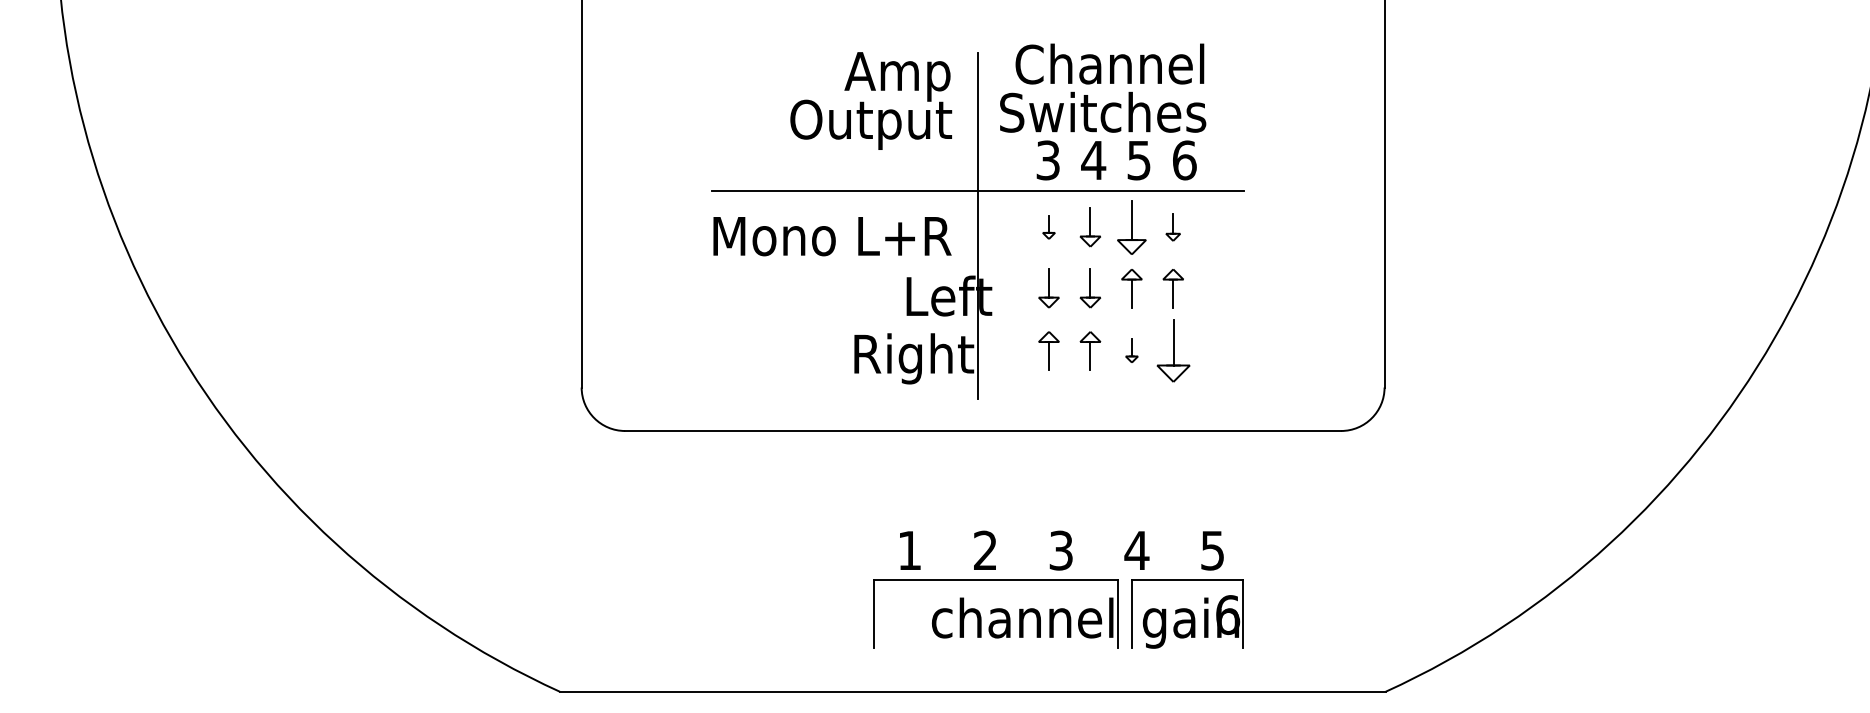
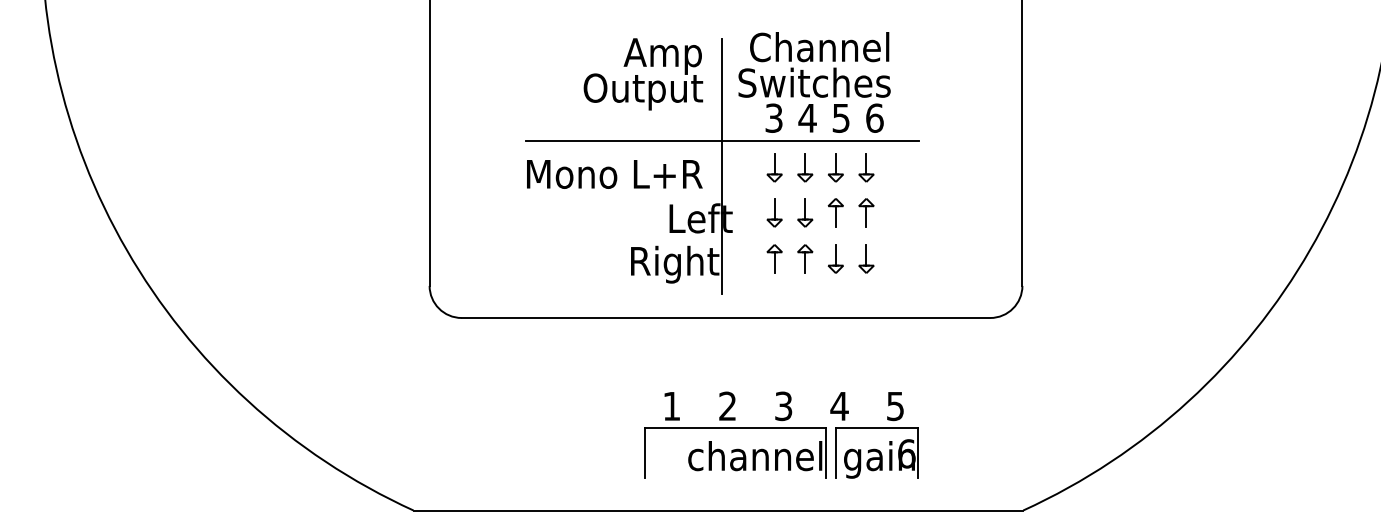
part: (1048, 227) -> (774, 167), size x1.67
part: (1131, 227) -> (835, 167), size x0.71
part: (1172, 227) -> (865, 167), size x1.43
part: (1131, 350) -> (835, 258), size x1.67
part: (1172, 350) -> (865, 258), size x0.62

